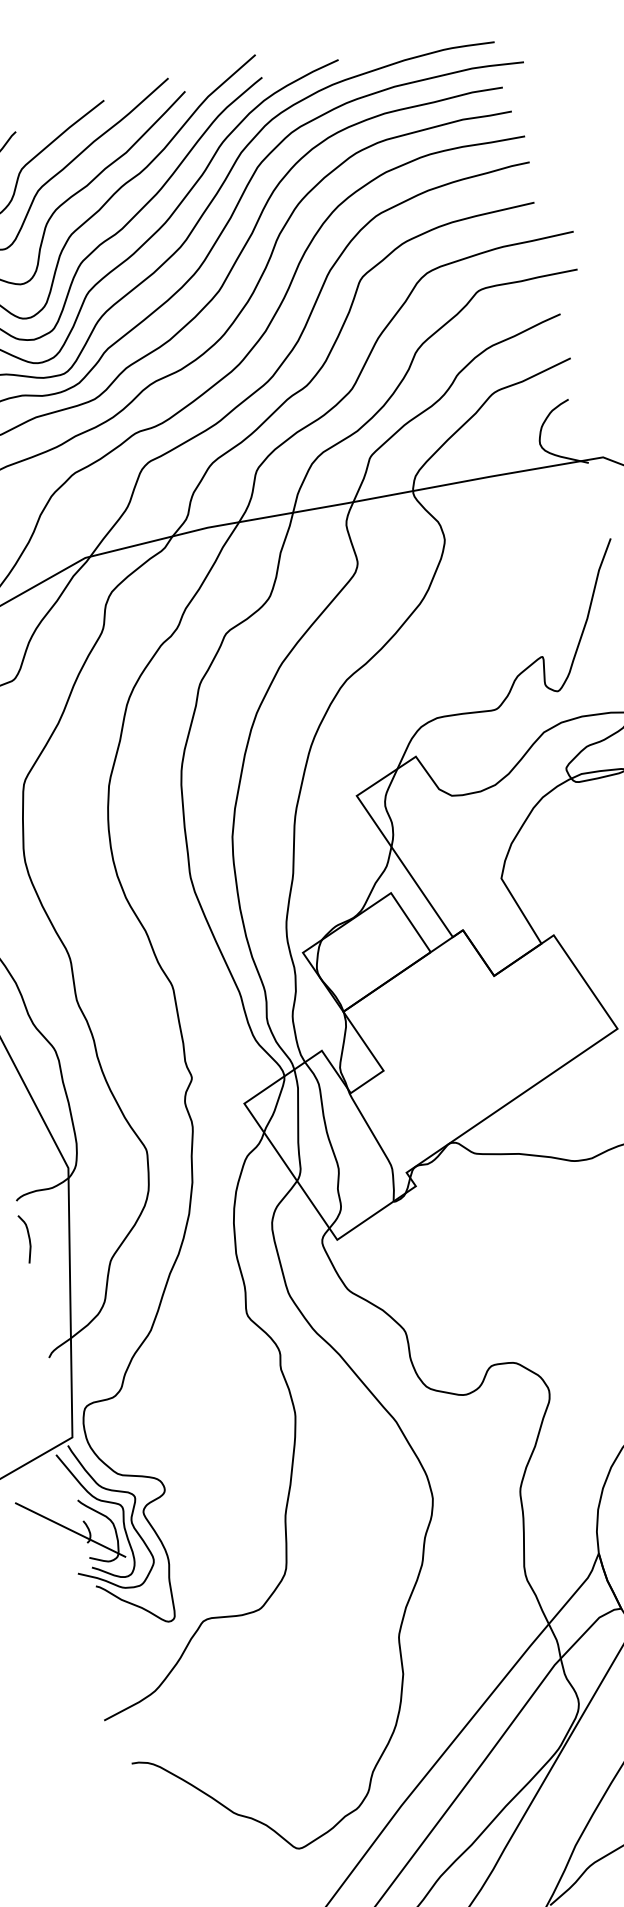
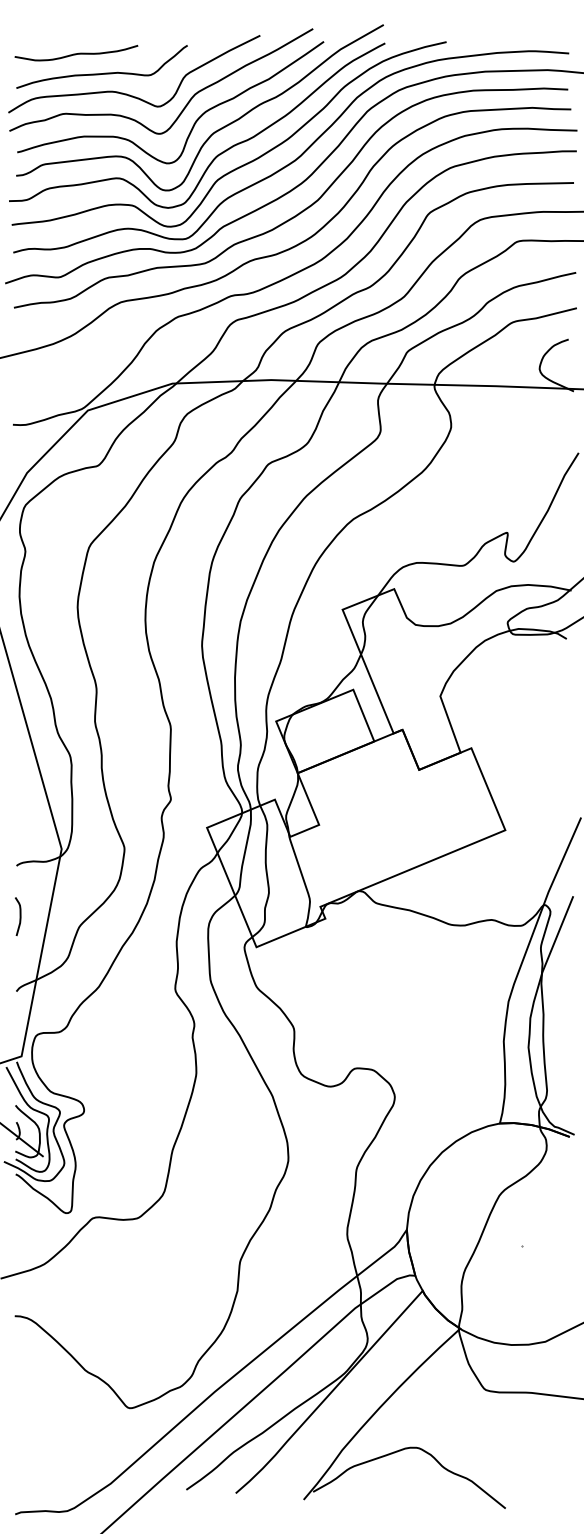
curve: (28, 1238) -> (19, 916), moved

